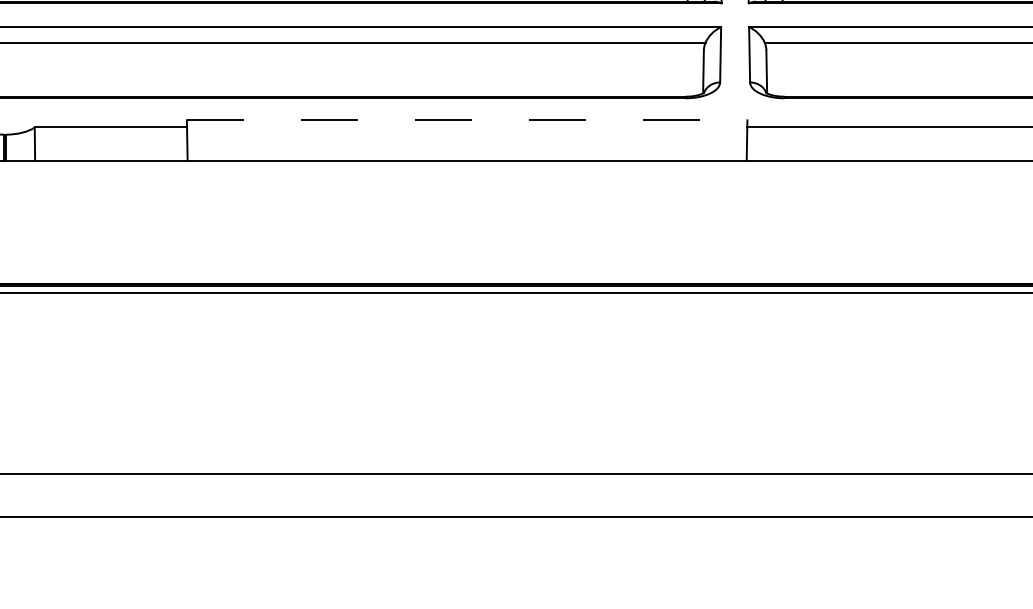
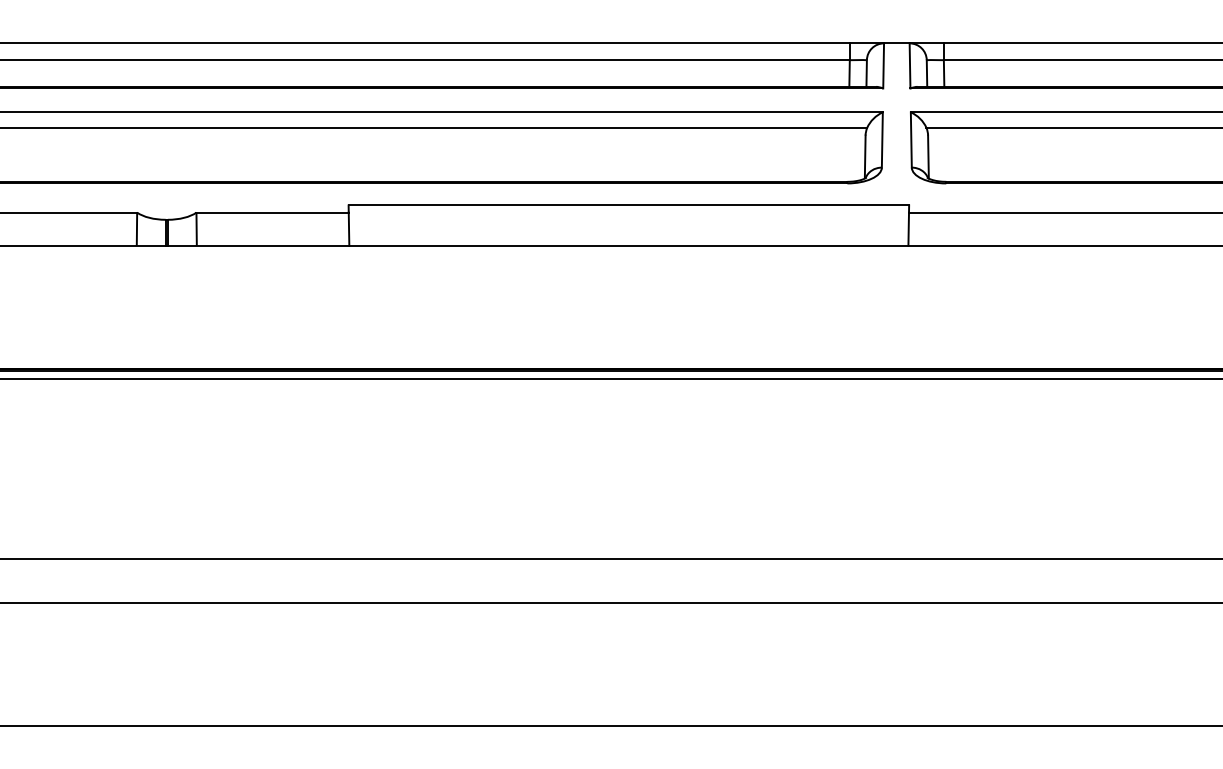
line: (467, 120) -> (629, 205), dashed -> solid

